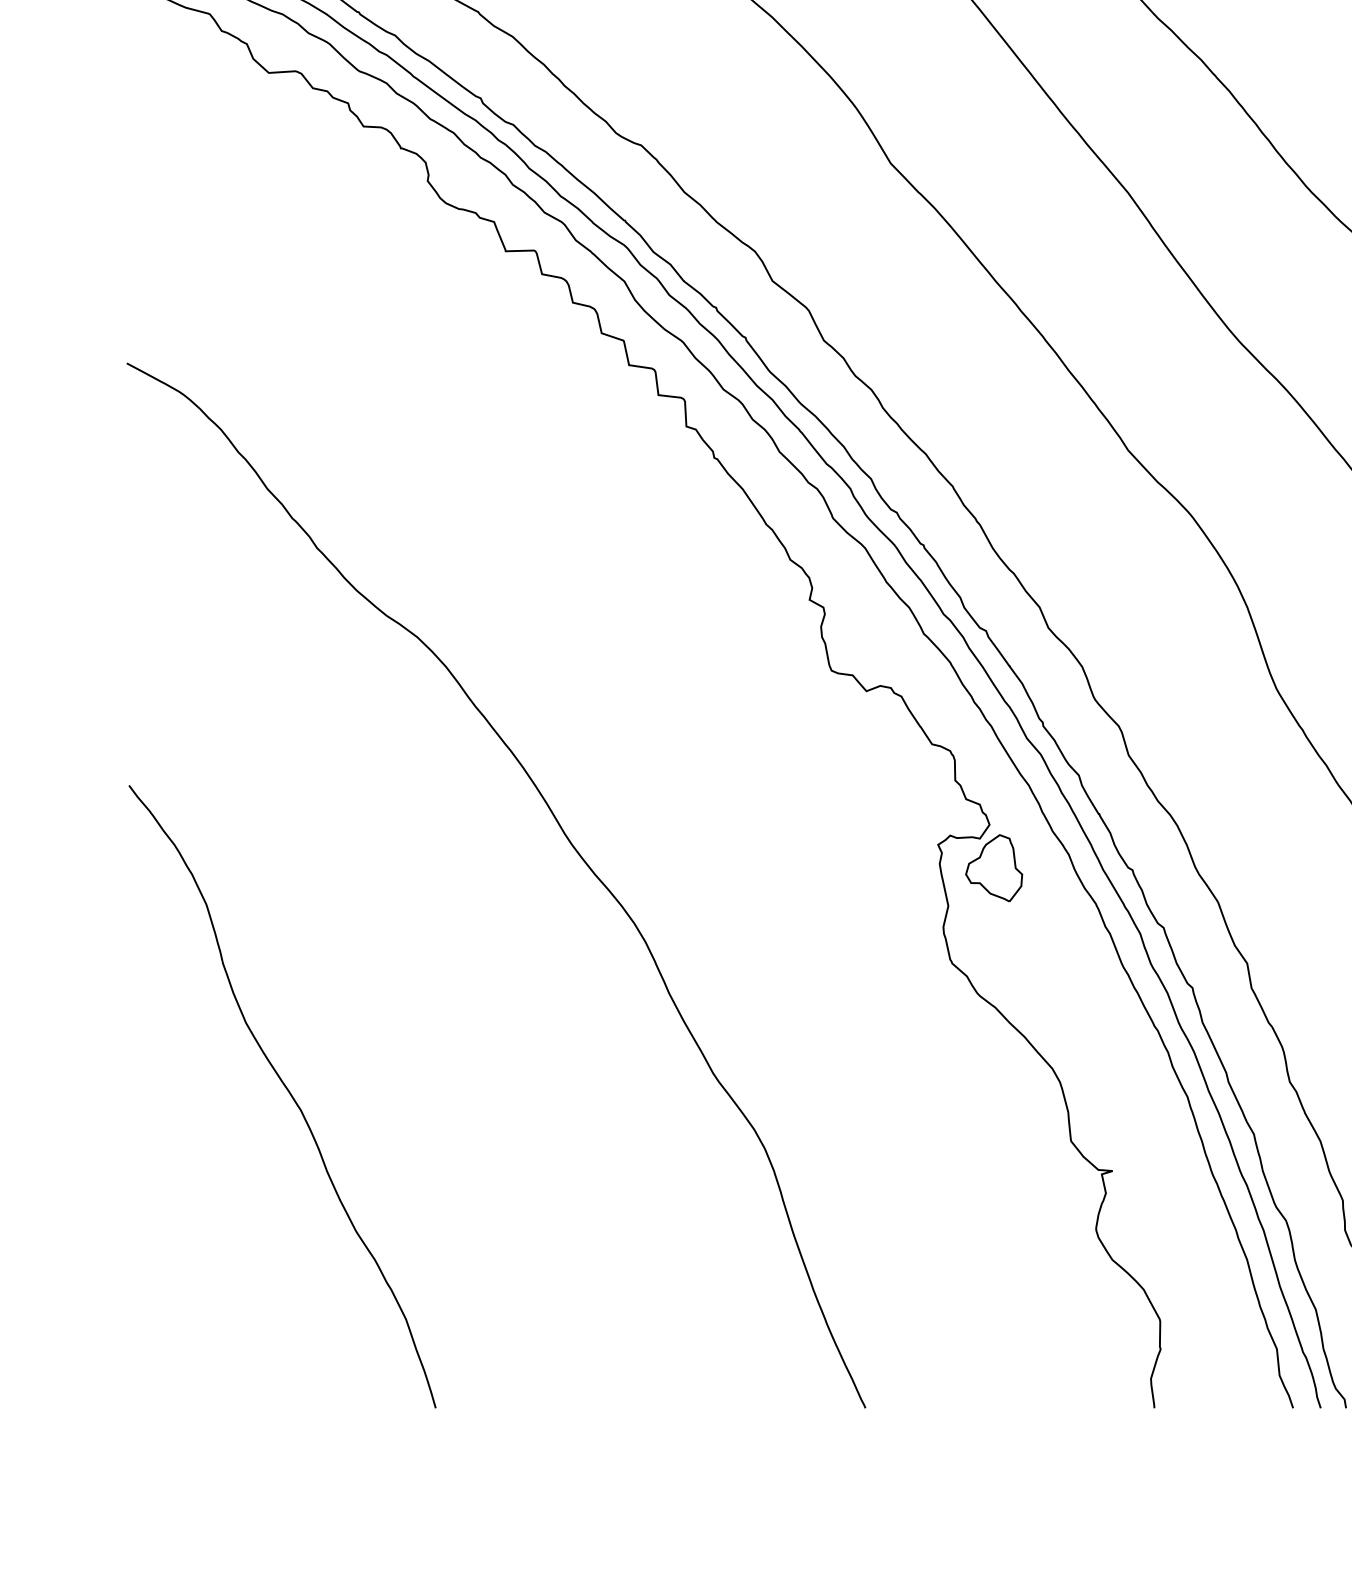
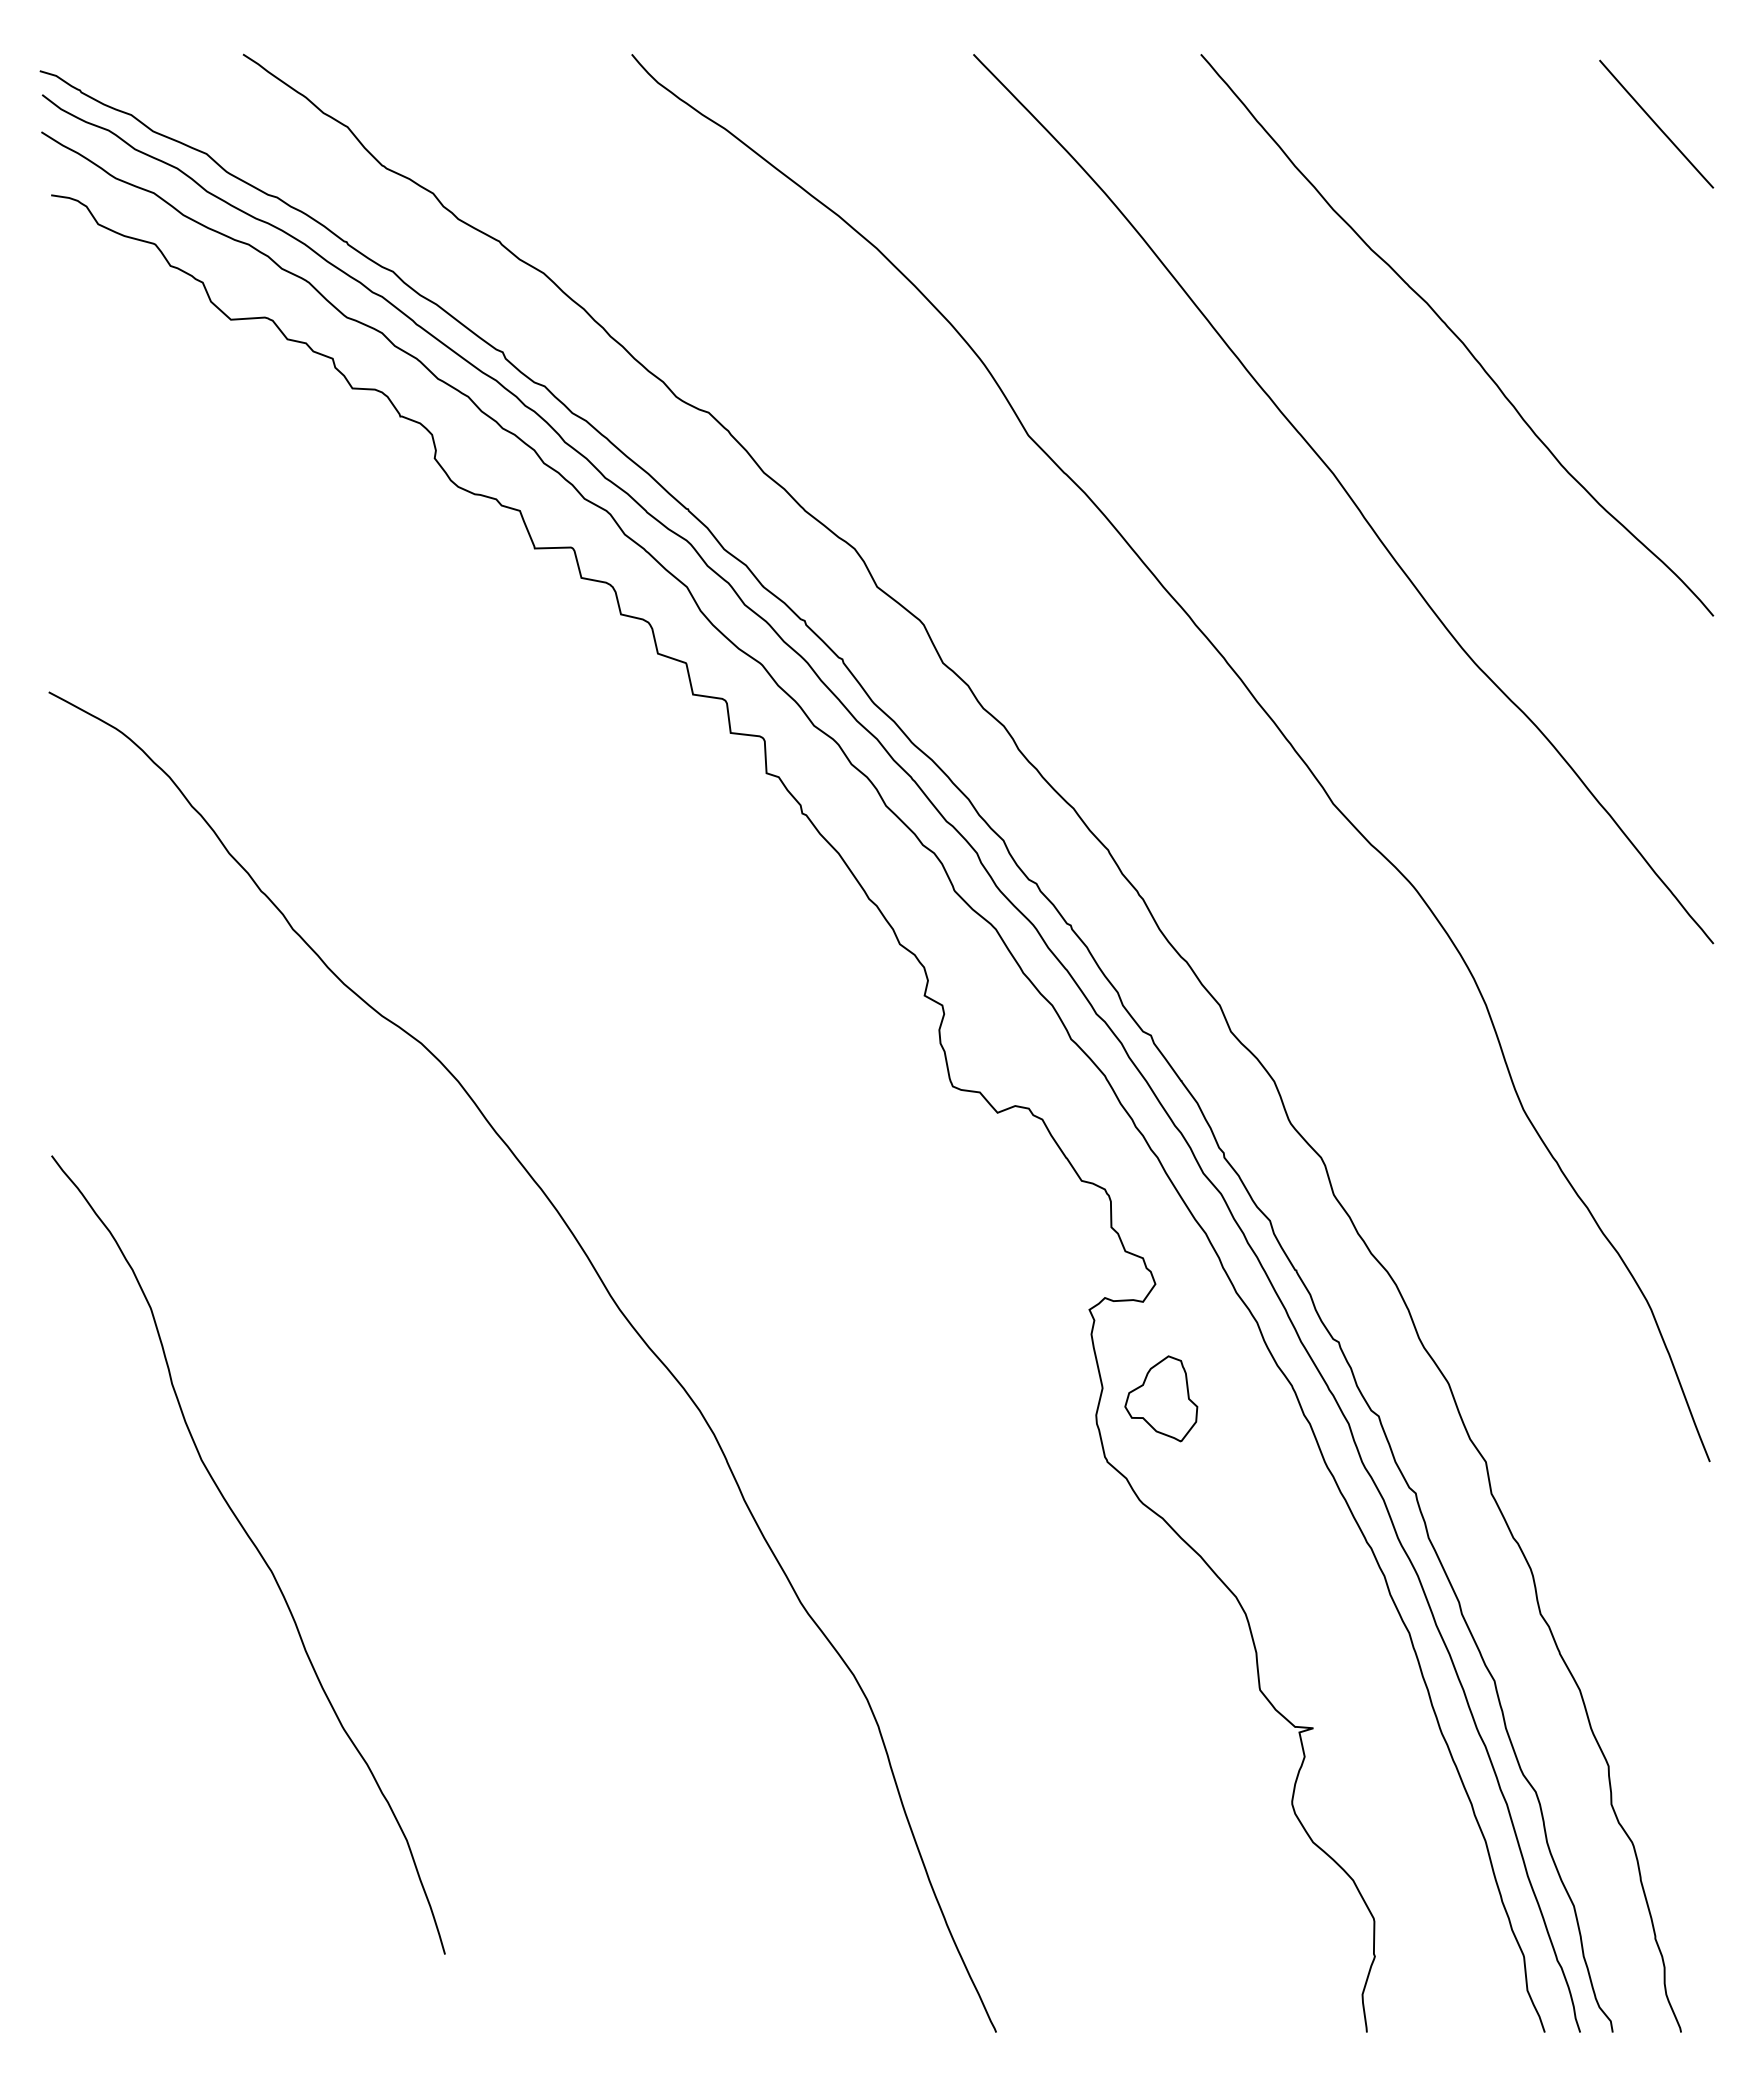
part: (994, 867) -> (1161, 1398), moved
curve: (287, 1091) -> (255, 1548), moved

